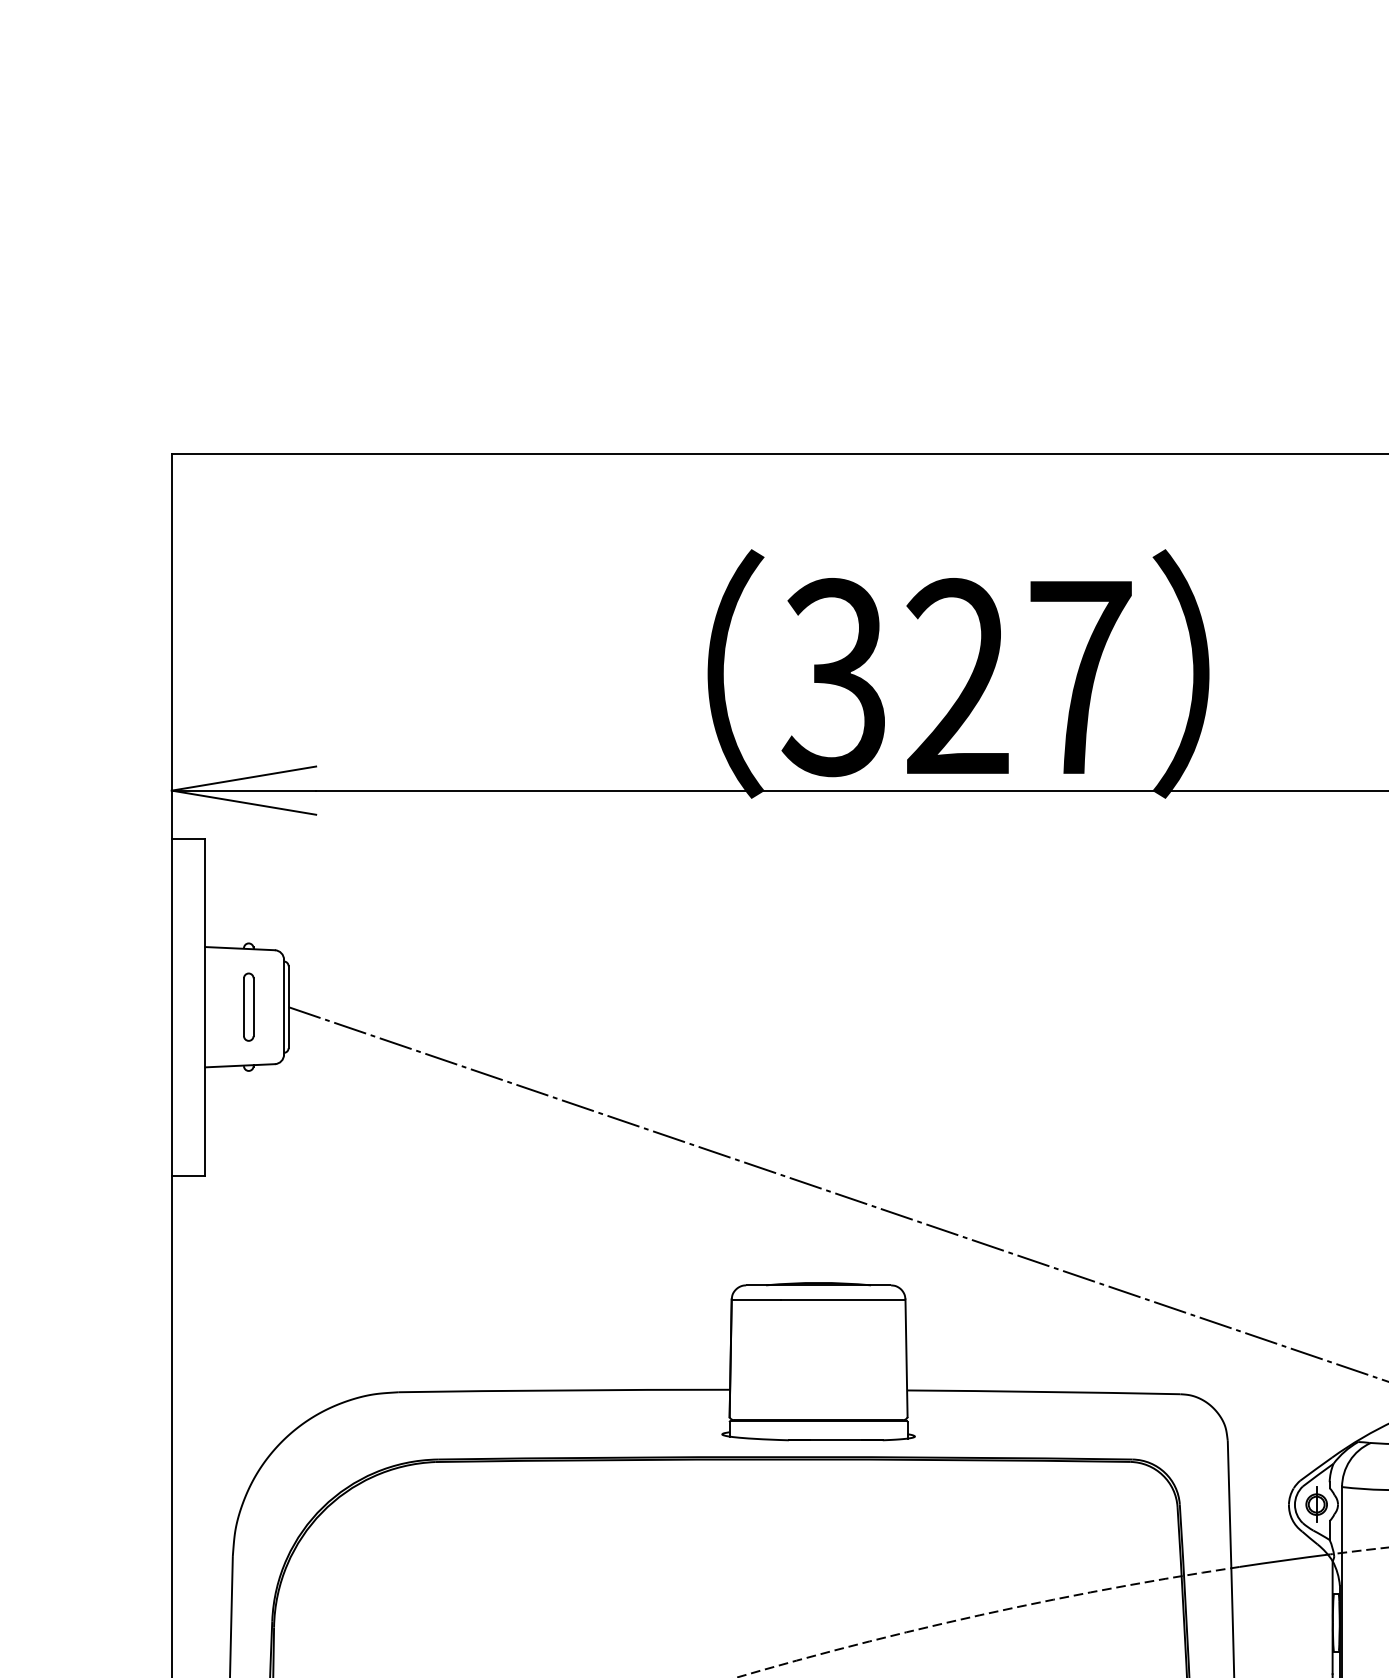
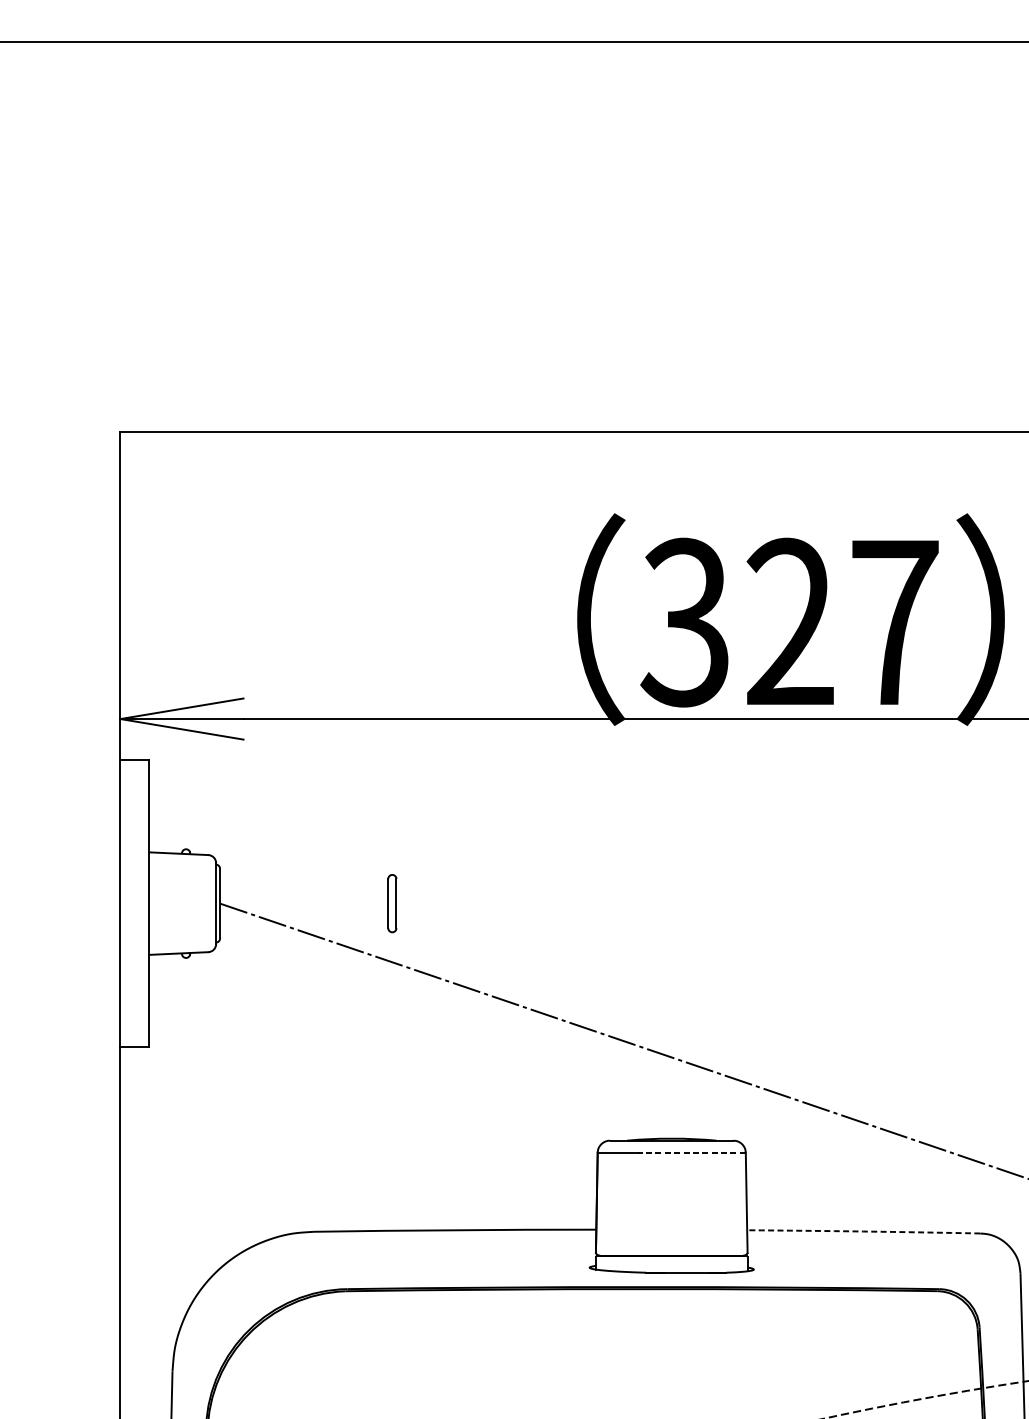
part: (248, 1006) -> (392, 903), moved
line: (842, 1299) -> (692, 1152), solid -> dashed
arc: (1043, 1391) -> (863, 1231), solid -> dashed

